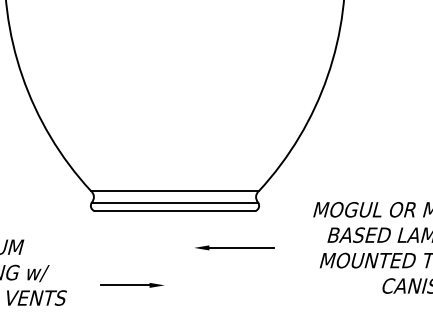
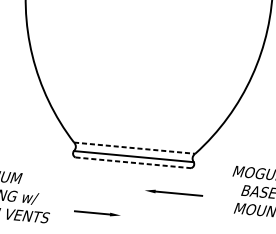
line: (175, 190) -> (135, 147), solid -> dashed
line: (175, 211) -> (133, 163), solid -> dashed

